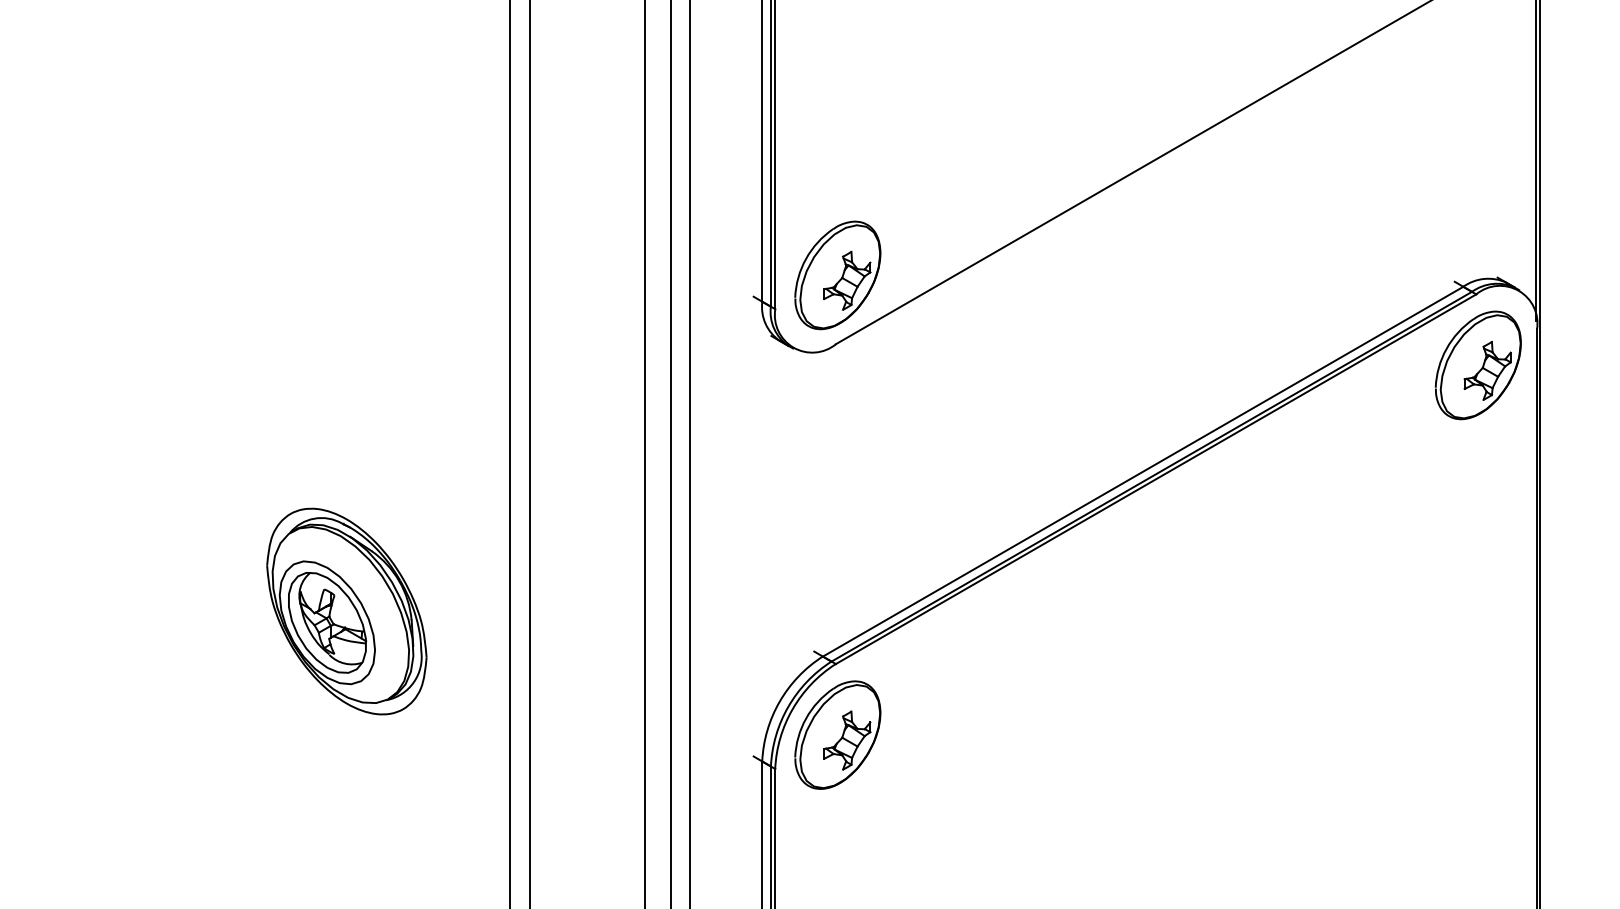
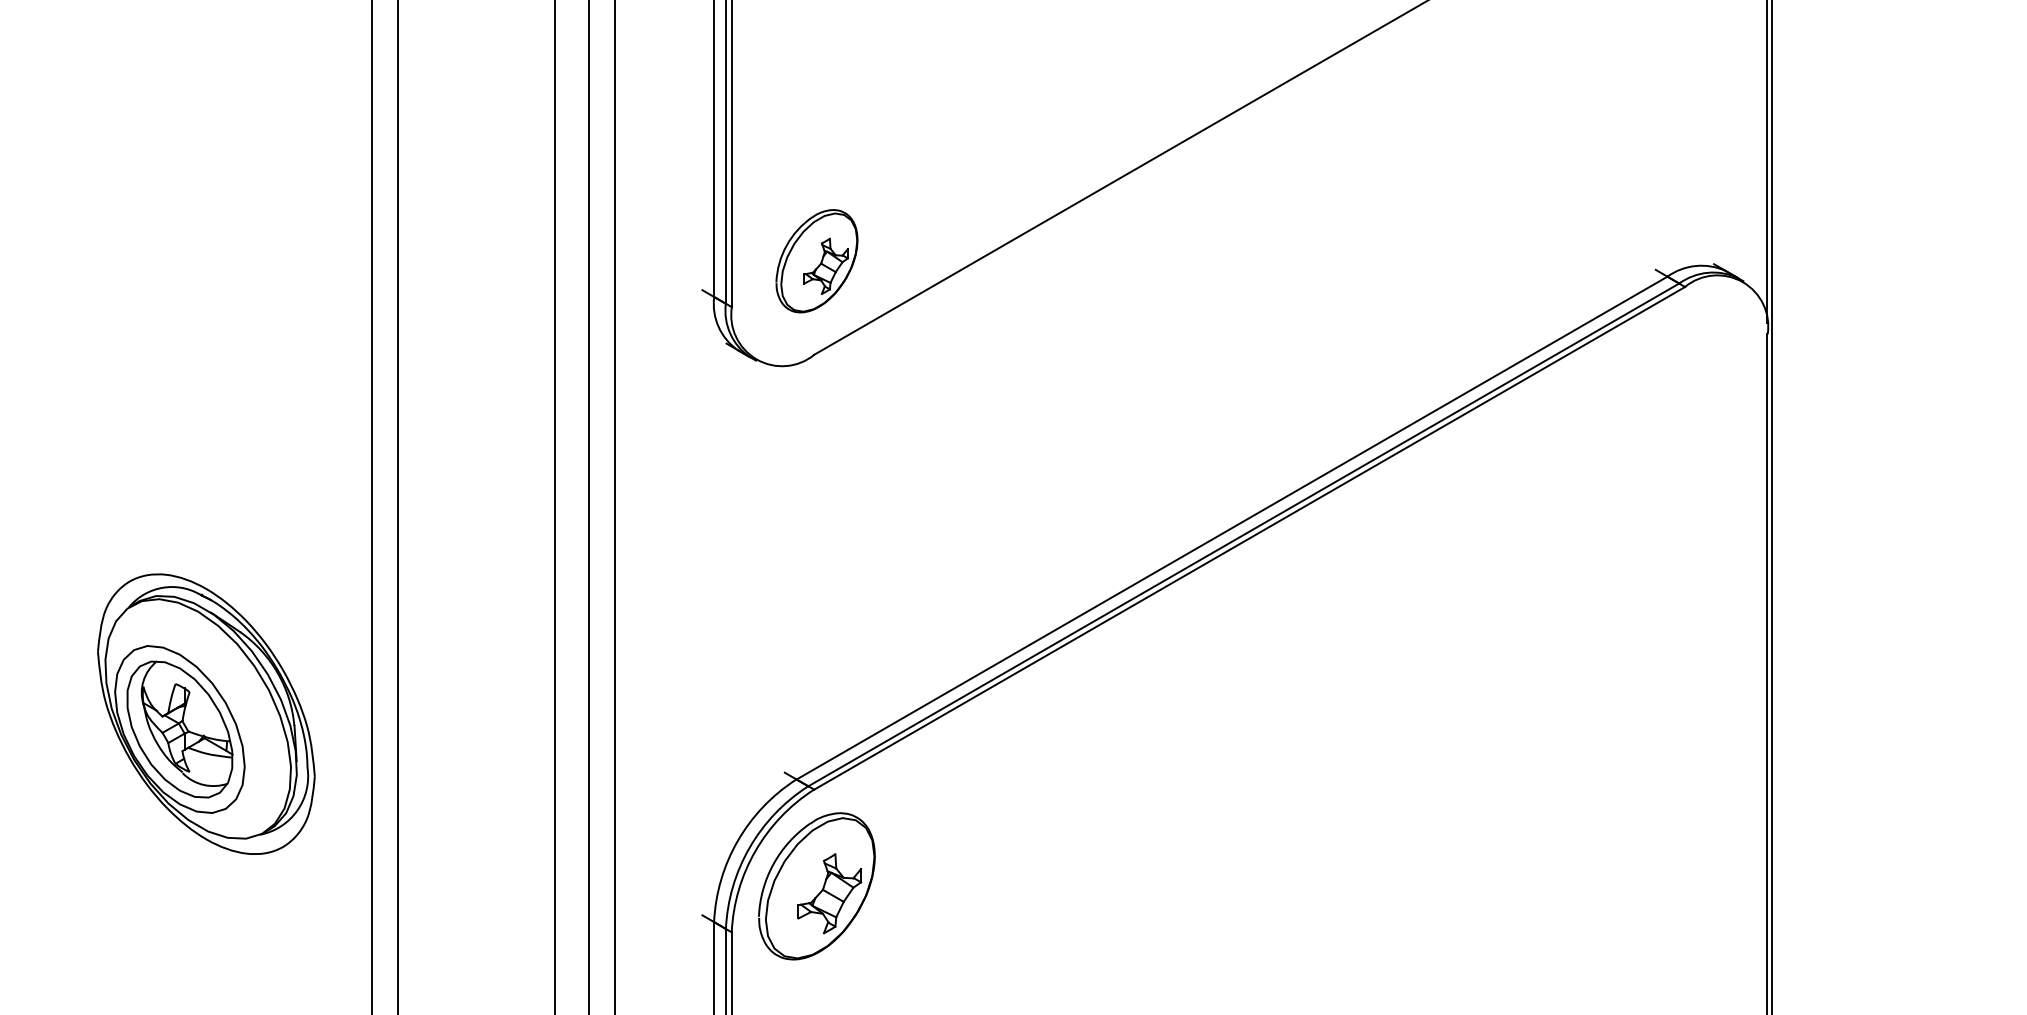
part: (837, 275) -> (816, 261), size x0.7
part: (1477, 365) -> (1686, 383), removed
part: (346, 611) -> (205, 714), moved

